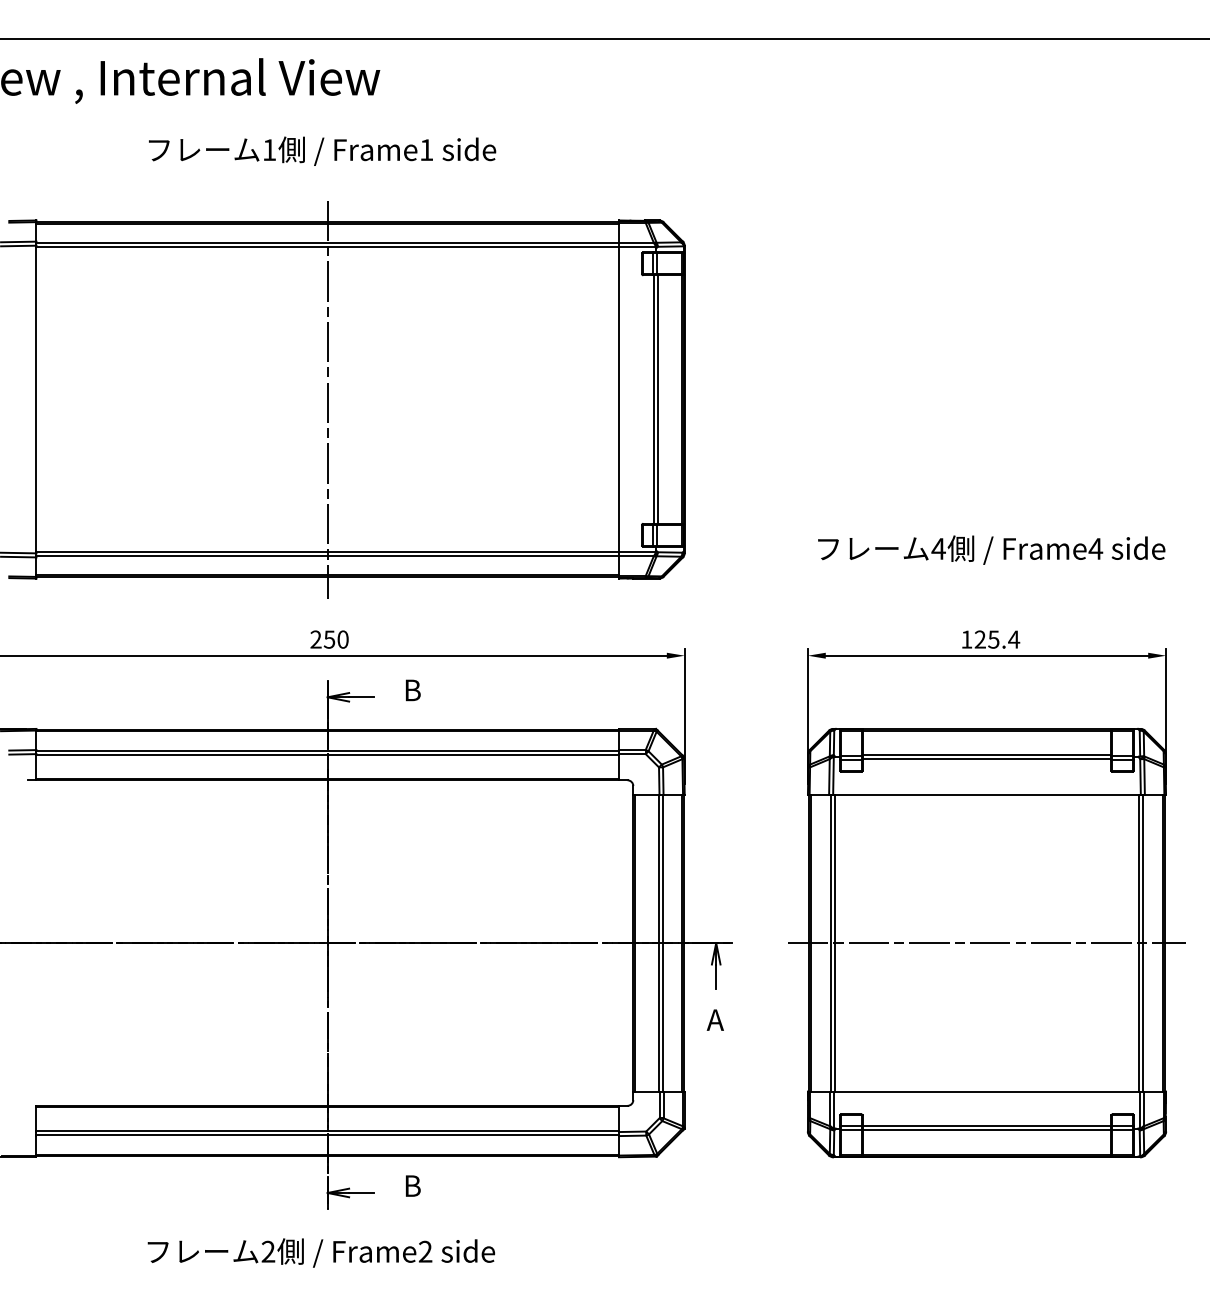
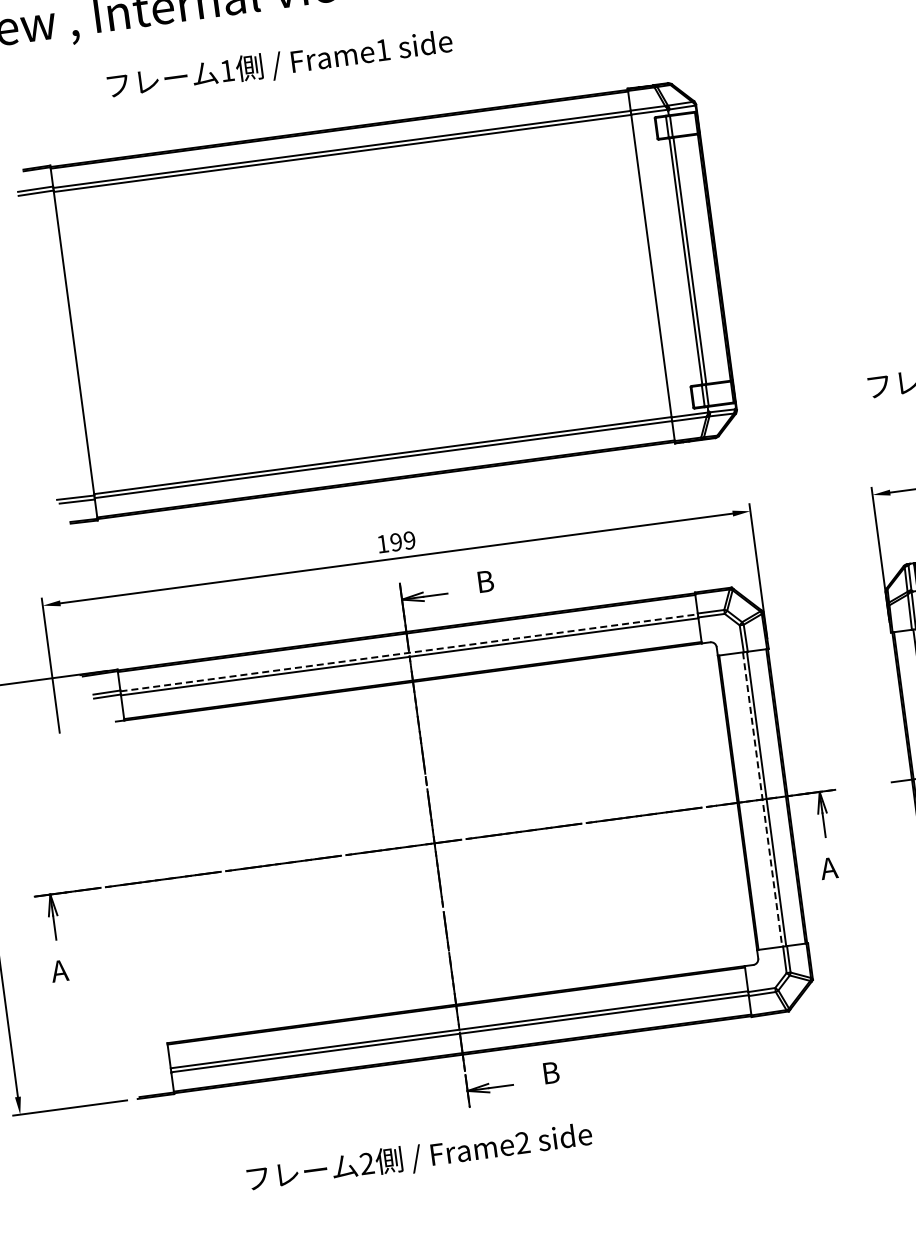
text: (322, 150) -> (279, 64), moved
line: (327, 399) -> (362, 304), removed
text: (329, 639) -> (396, 542), 250 -> 199
line: (328, 750) -> (409, 652), solid -> dashed
line: (658, 943) -> (762, 799), solid -> dashed
text: (321, 1252) -> (419, 1157), moved

